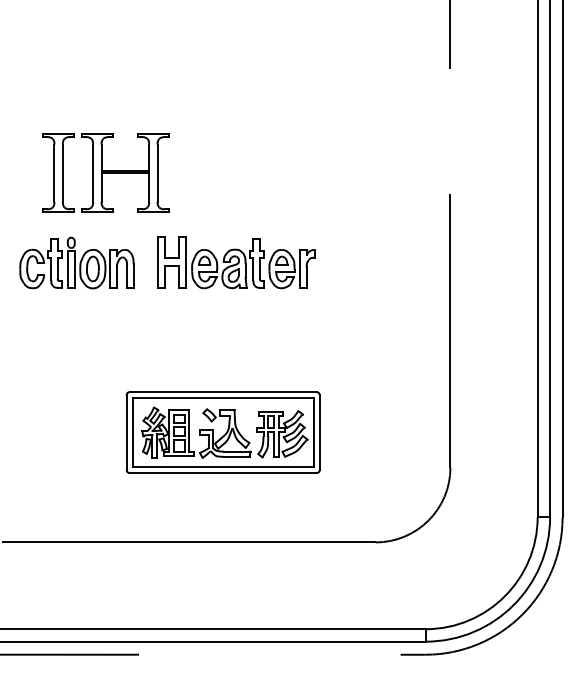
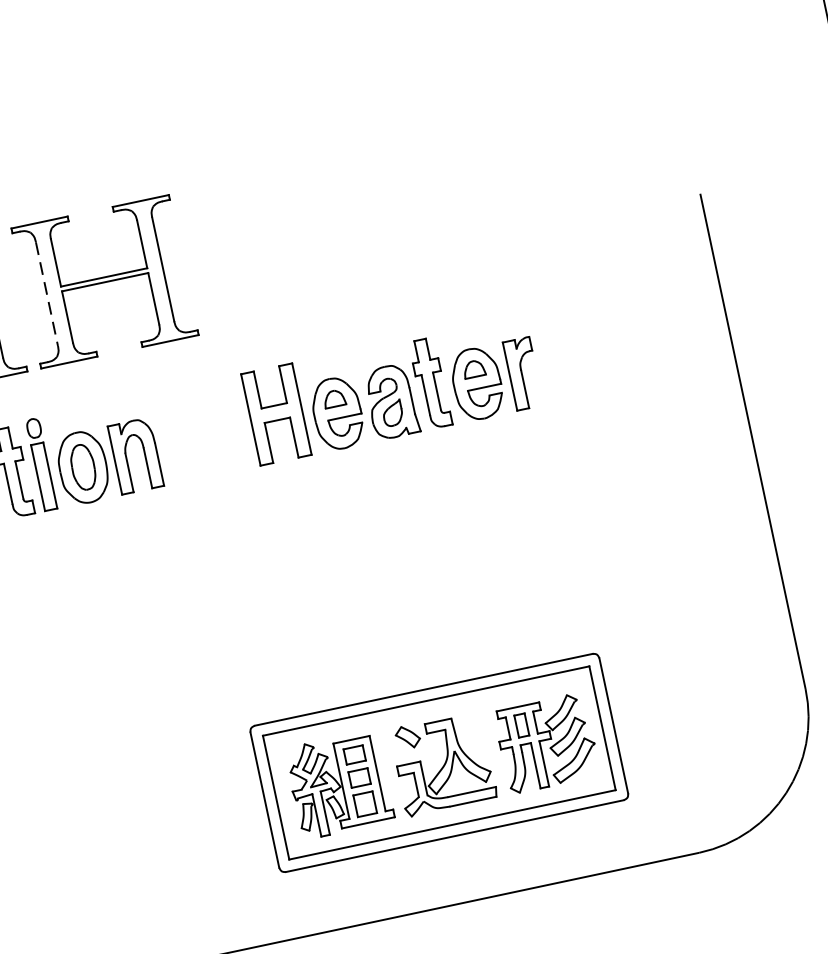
line: (93, 173) -> (47, 294), solid -> dashed
part: (236, 262) -> (392, 389), moved
part: (222, 432) -> (438, 763), moved

